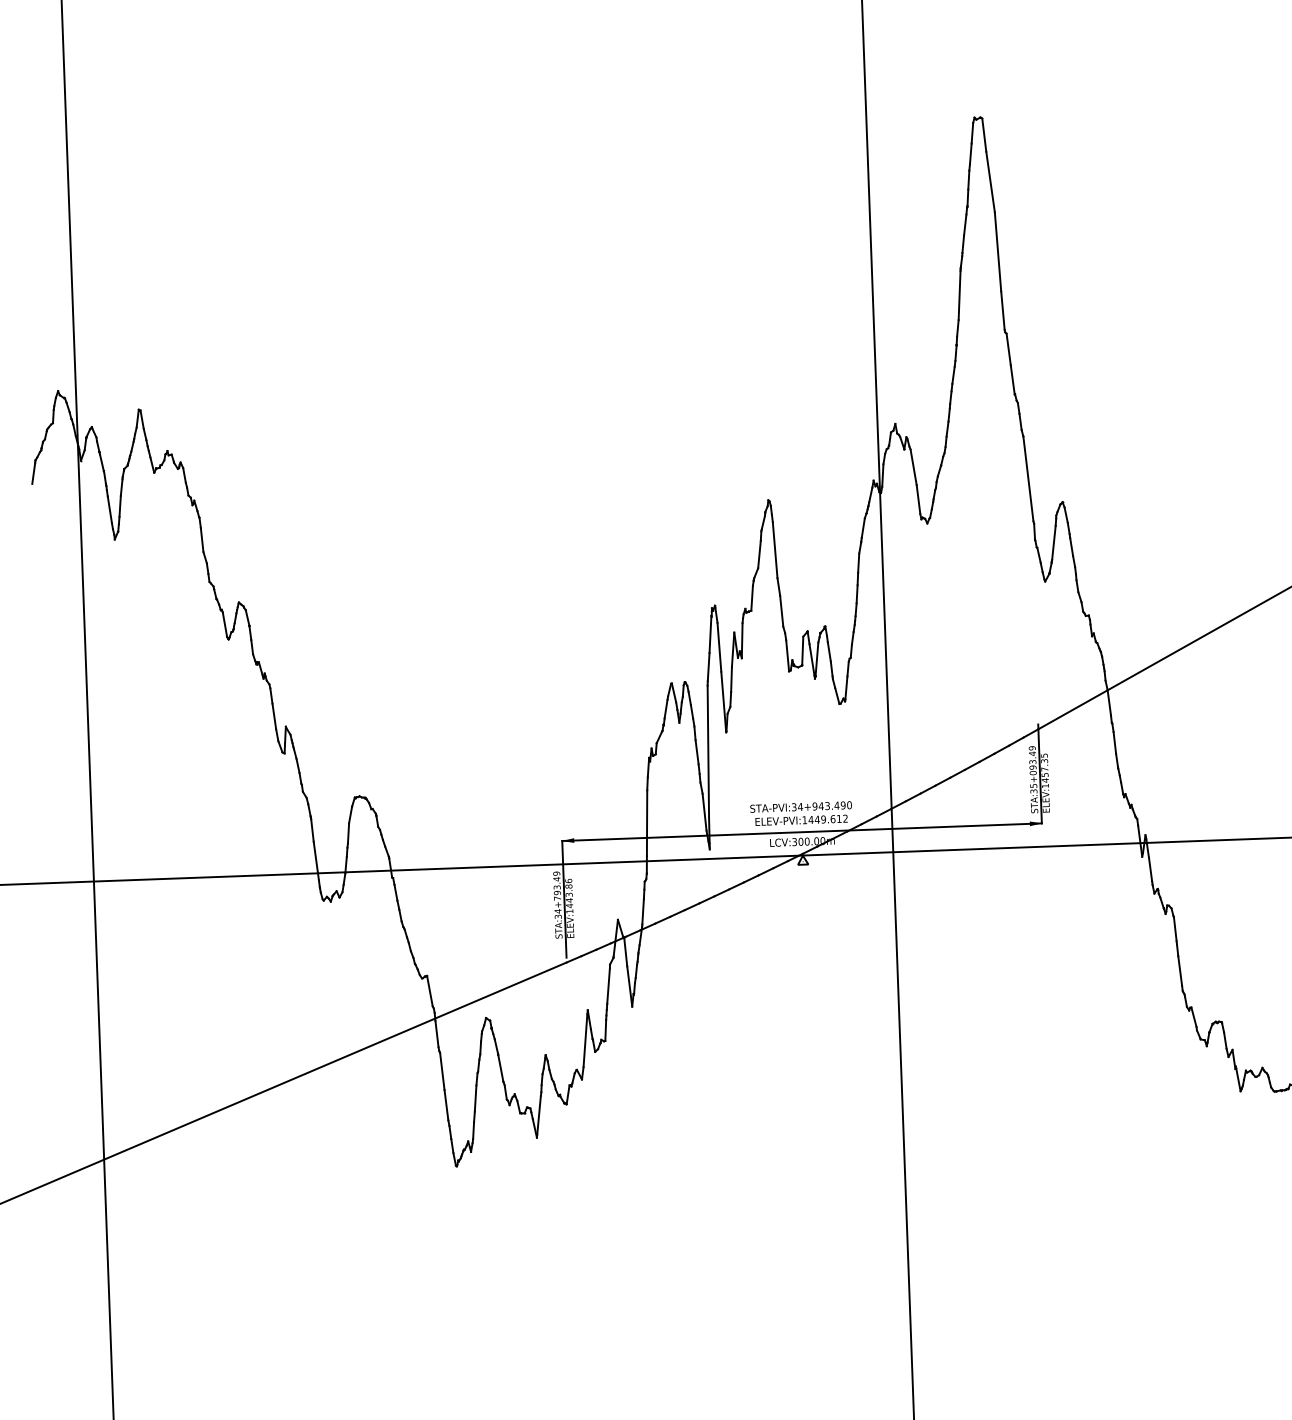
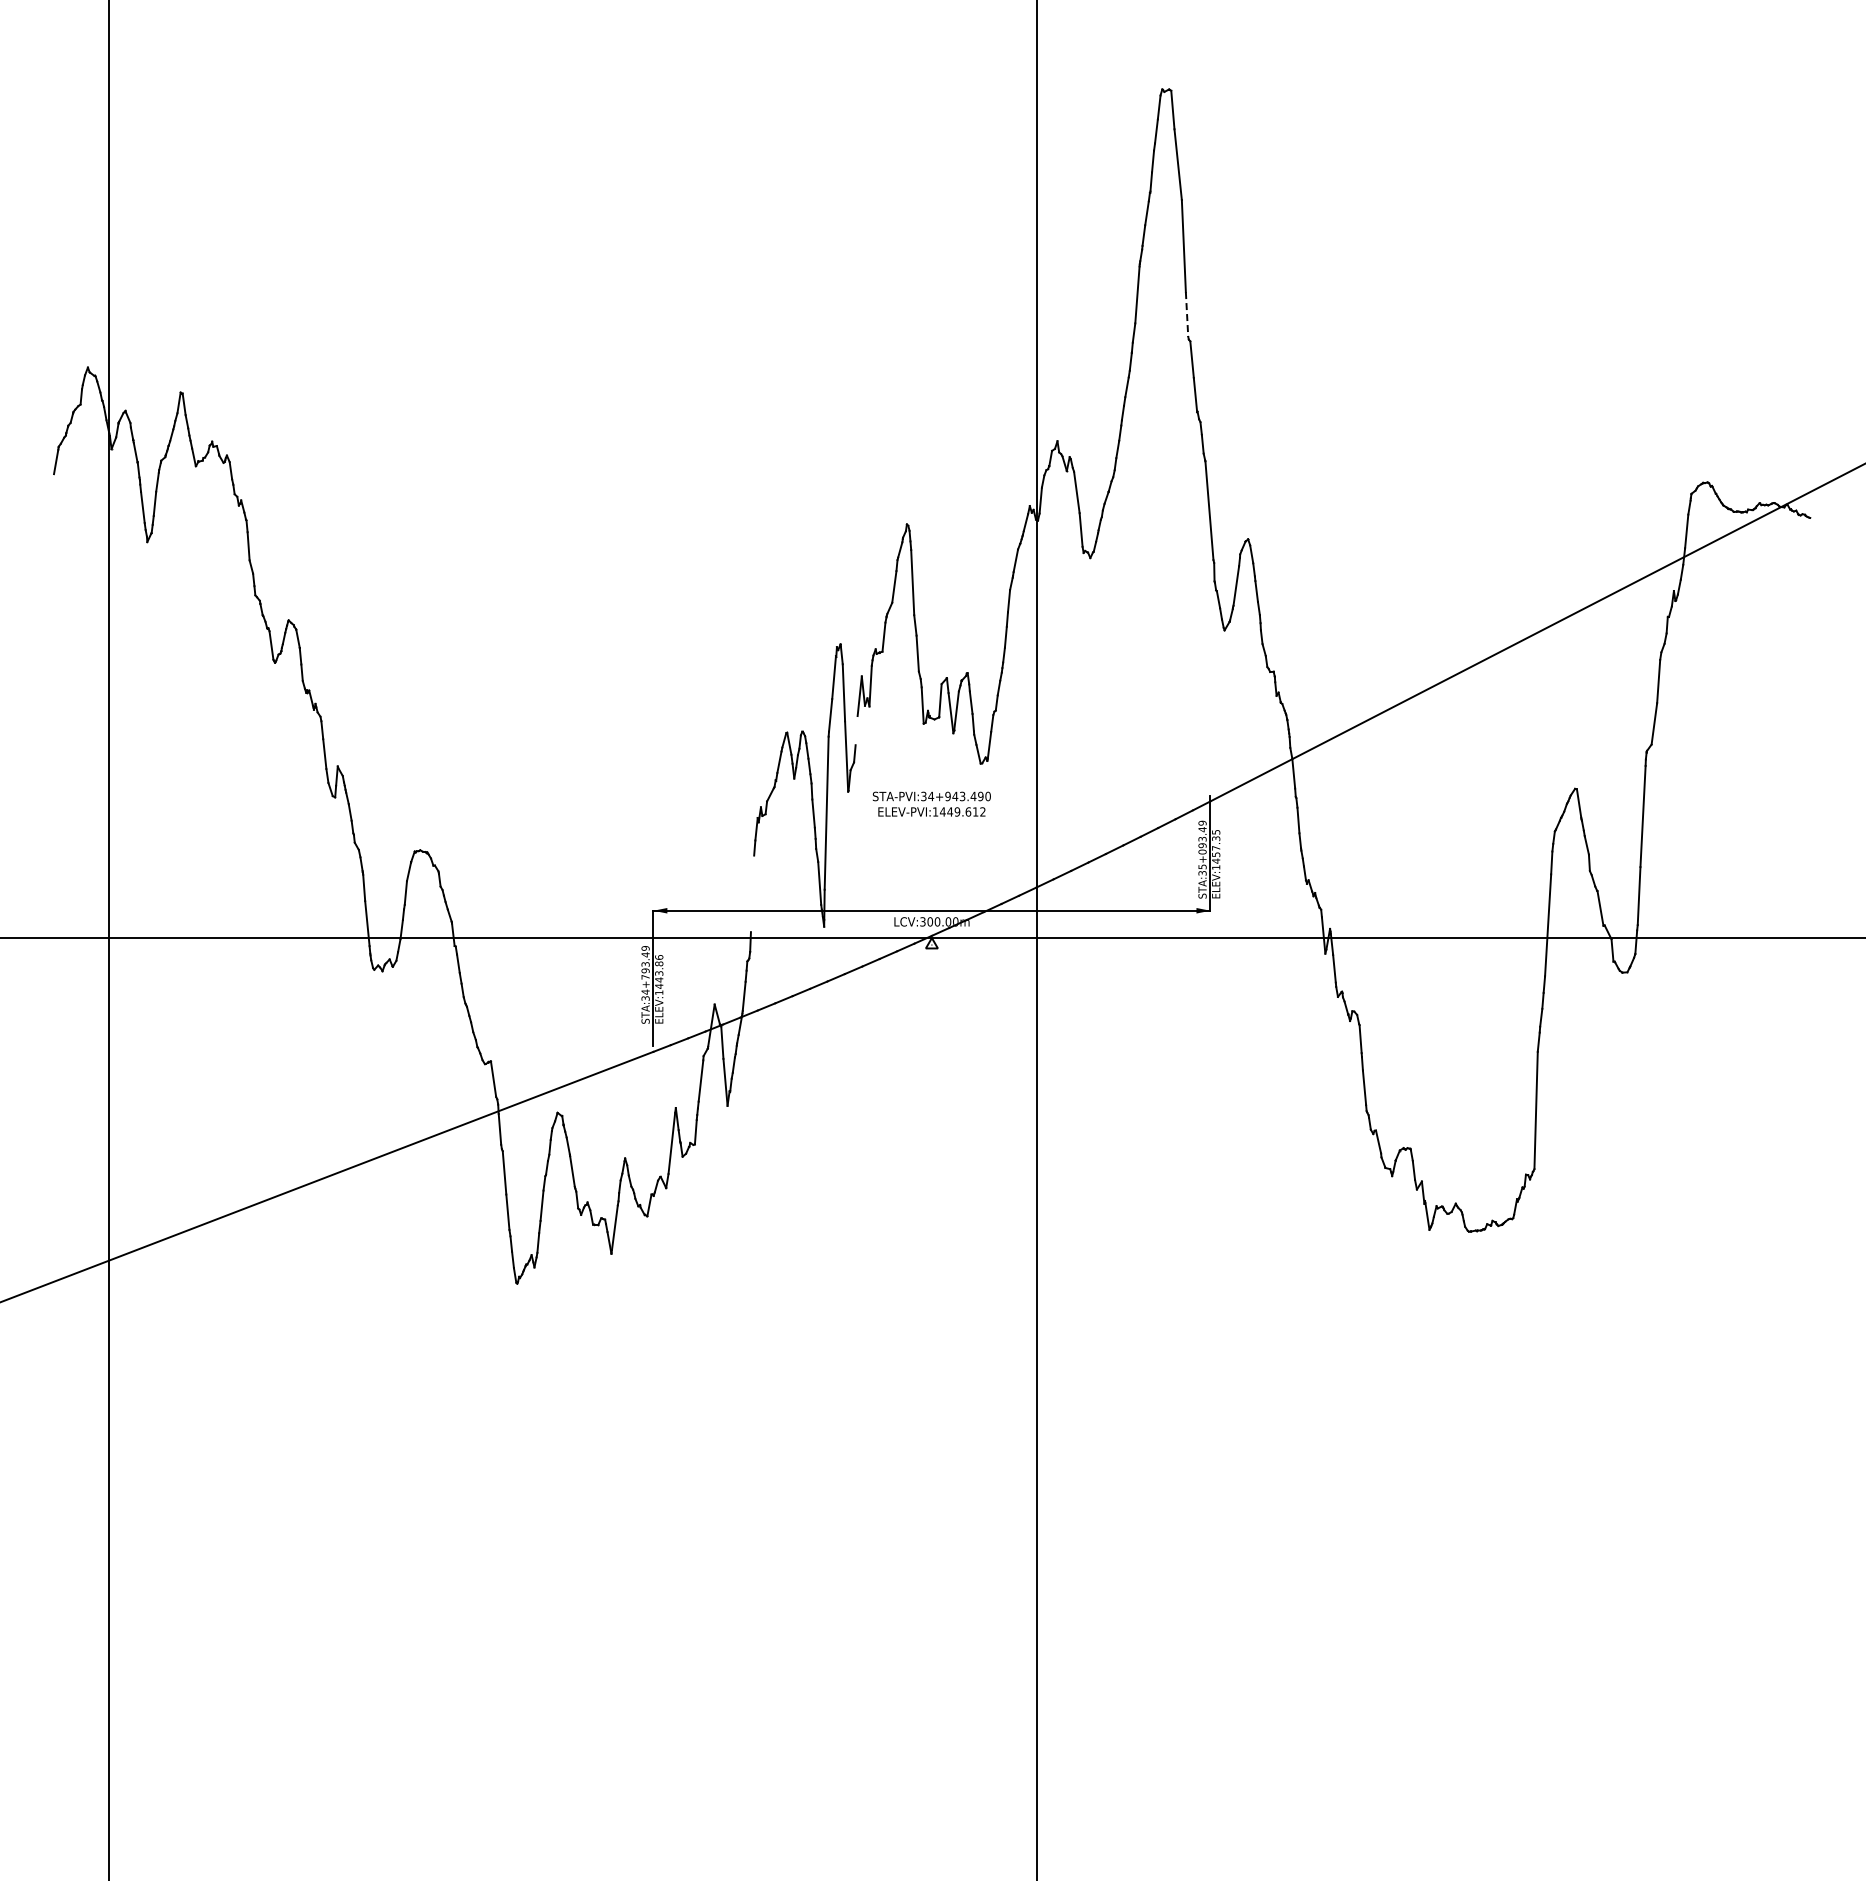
line: (1003, 311) -> (1187, 315), solid -> dashed
line: (731, 679) -> (856, 730), removed
text: (800, 813) -> (931, 803), moved
line: (647, 823) -> (752, 893), removed

